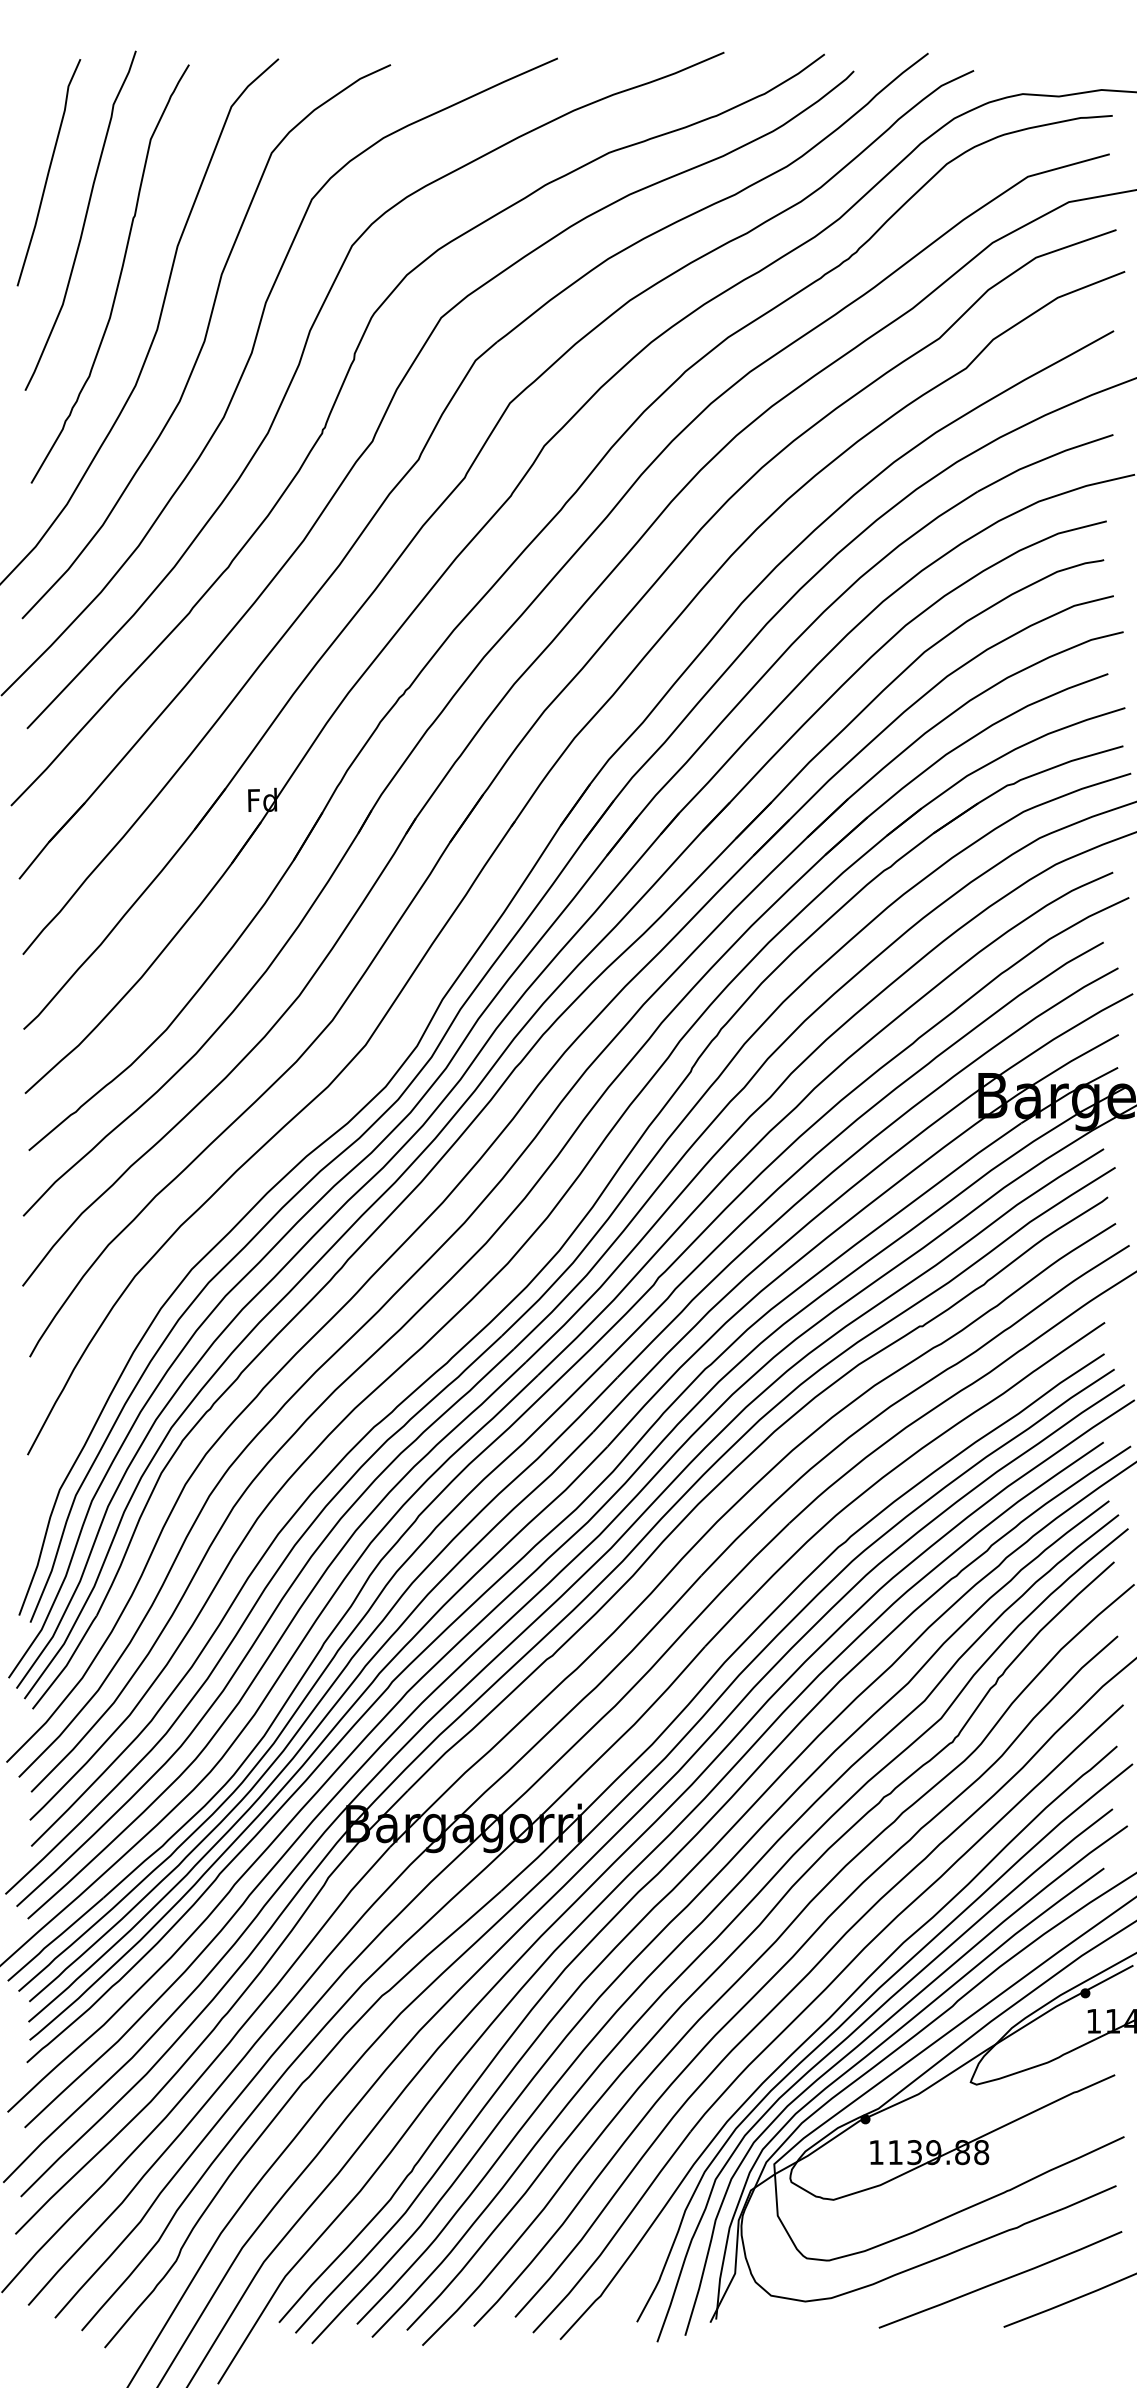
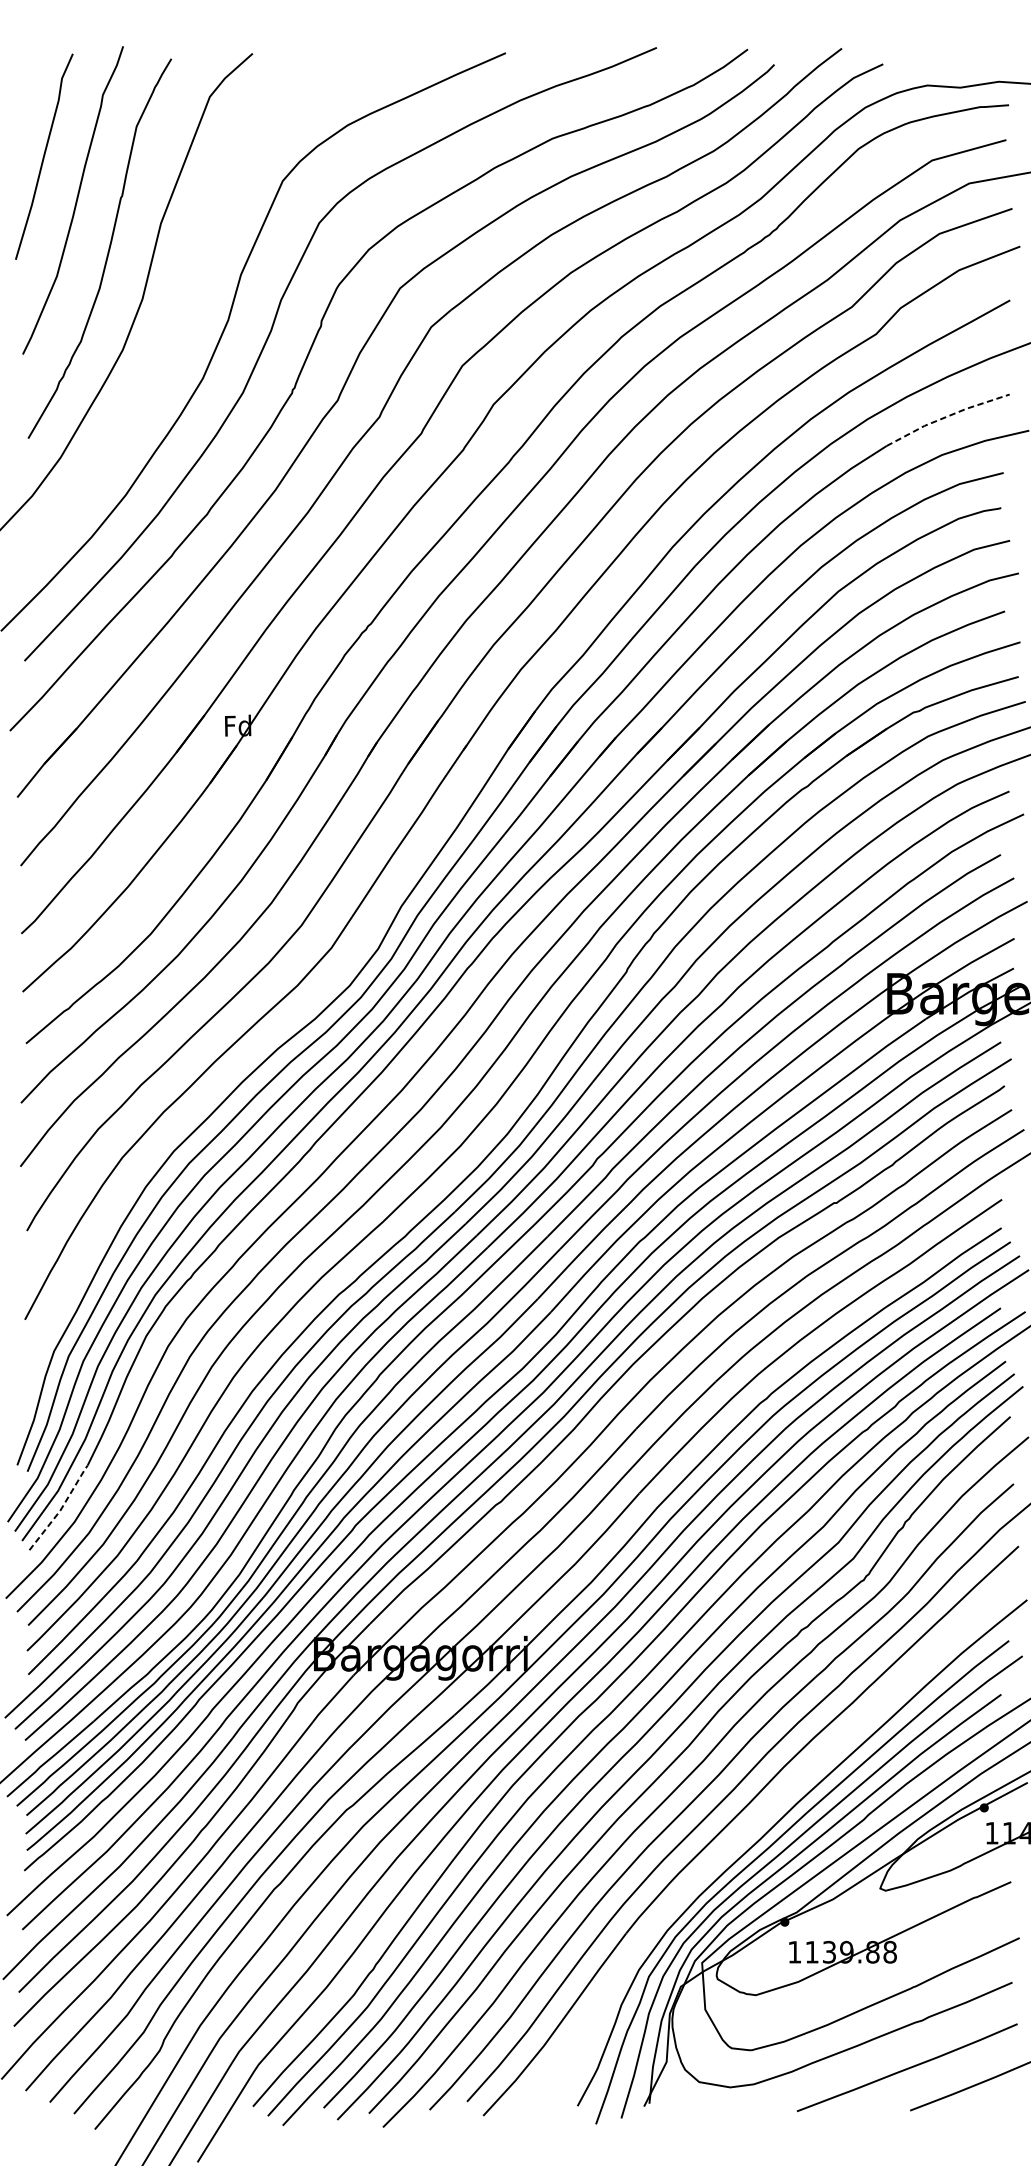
curve: (205, 341) -> (186, 309), removed
line: (1043, 459) -> (946, 416), solid -> dashed
line: (67, 1664) -> (61, 1509), solid -> dashed
curve: (822, 2026) -> (745, 1837), removed

